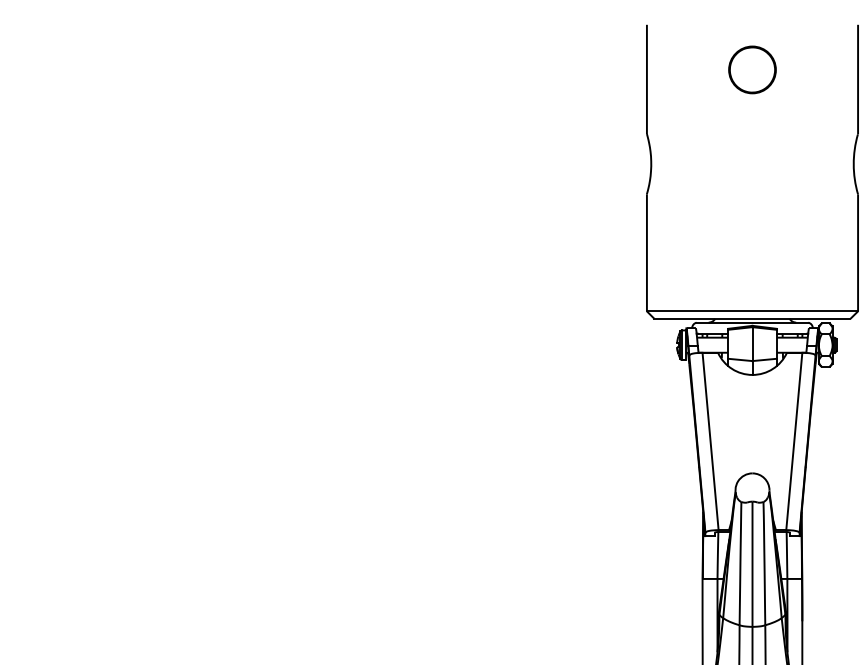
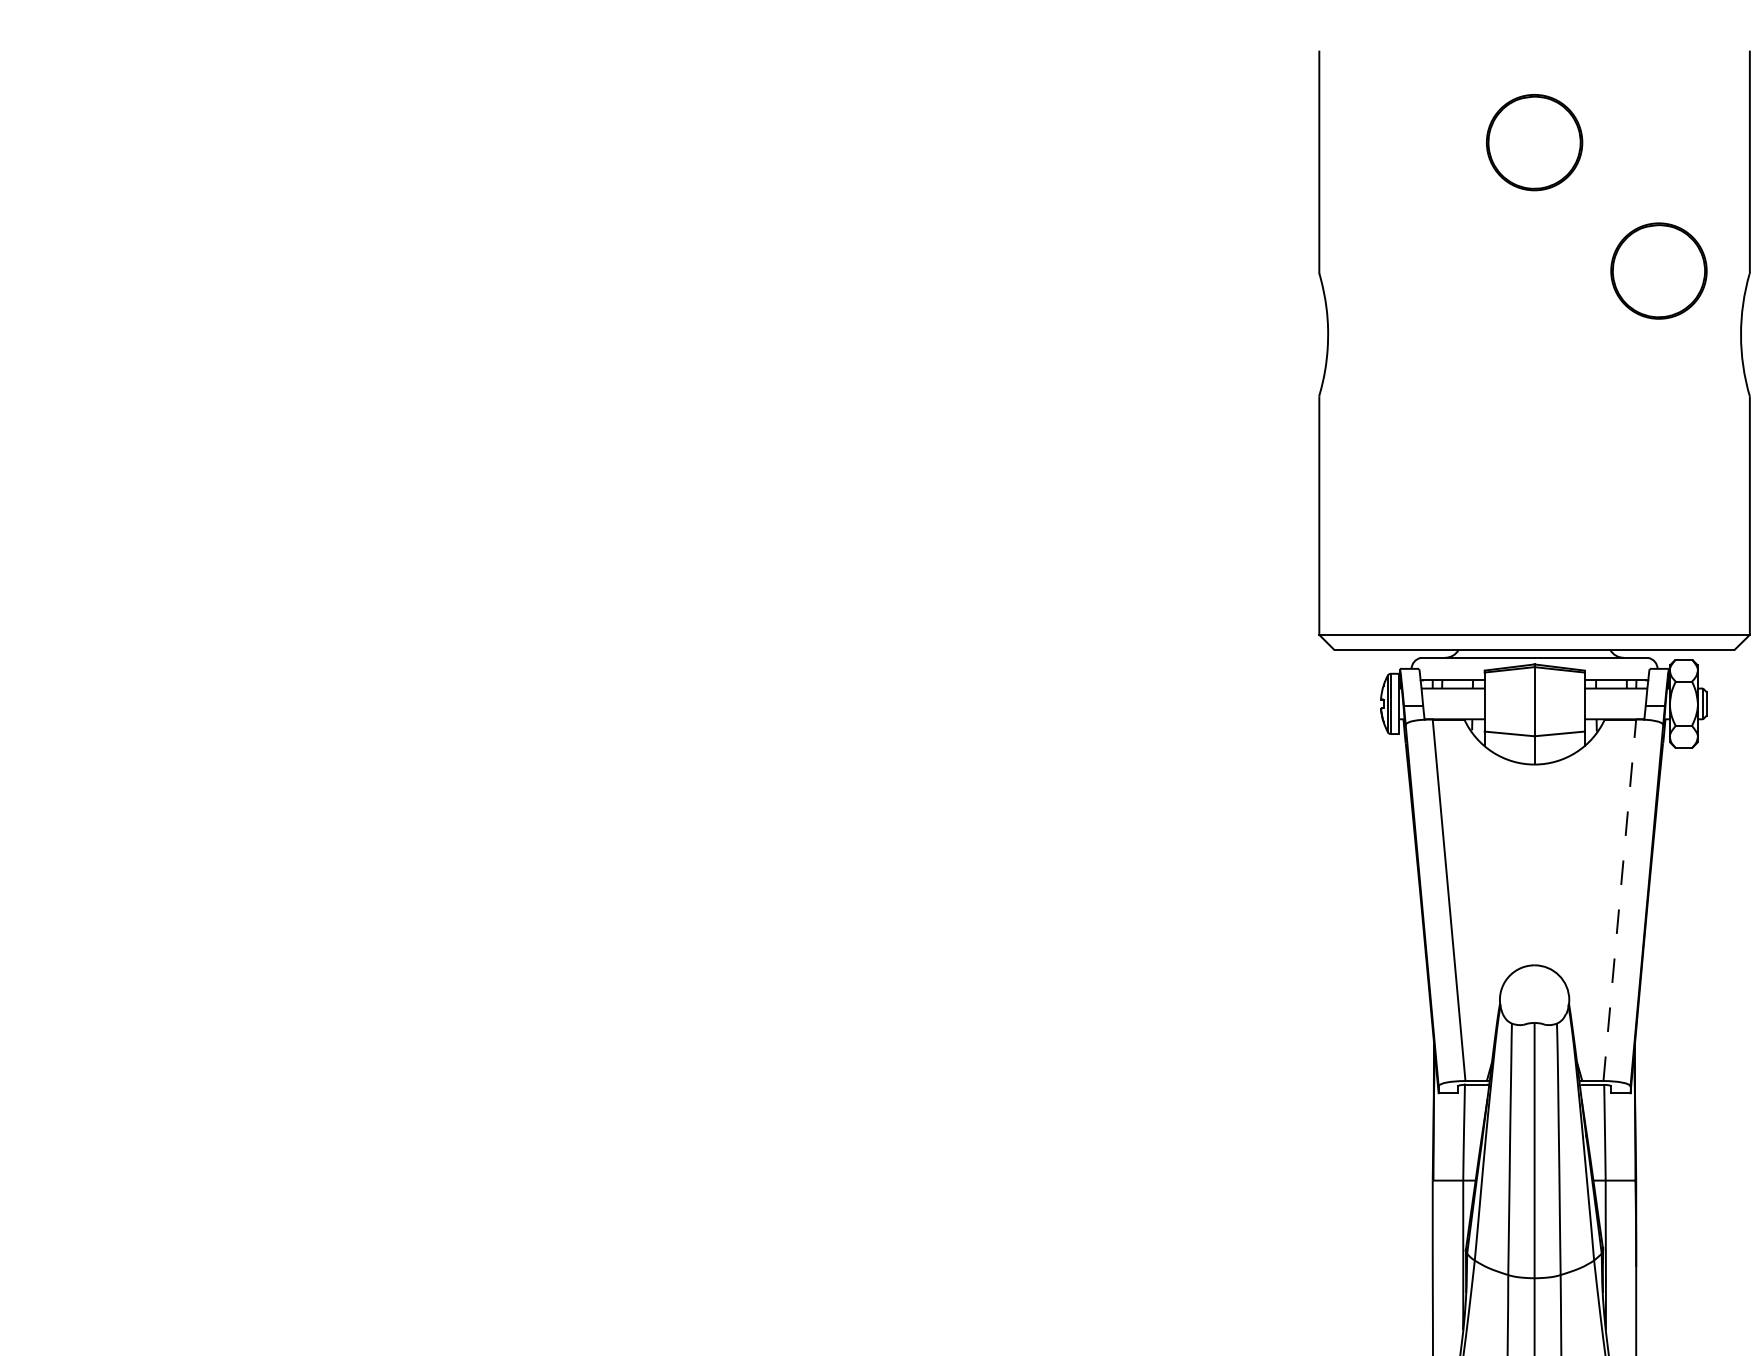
part: (813, 132) -> (1658, 270), added
line: (794, 441) -> (1620, 900), solid -> dashed

